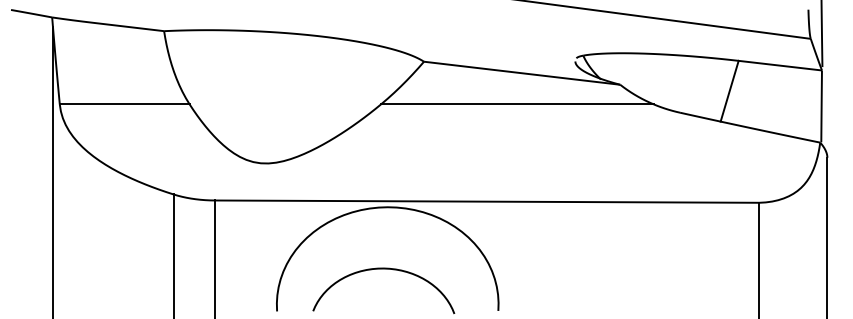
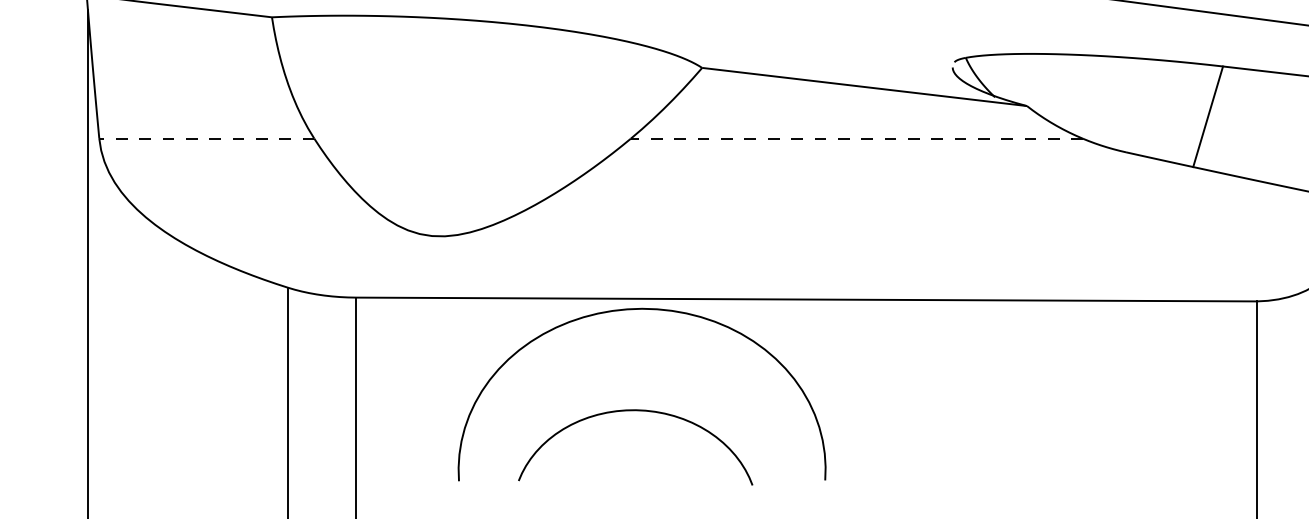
line: (124, 104) -> (206, 138), solid -> dashed
line: (517, 104) -> (856, 138), solid -> dashed

